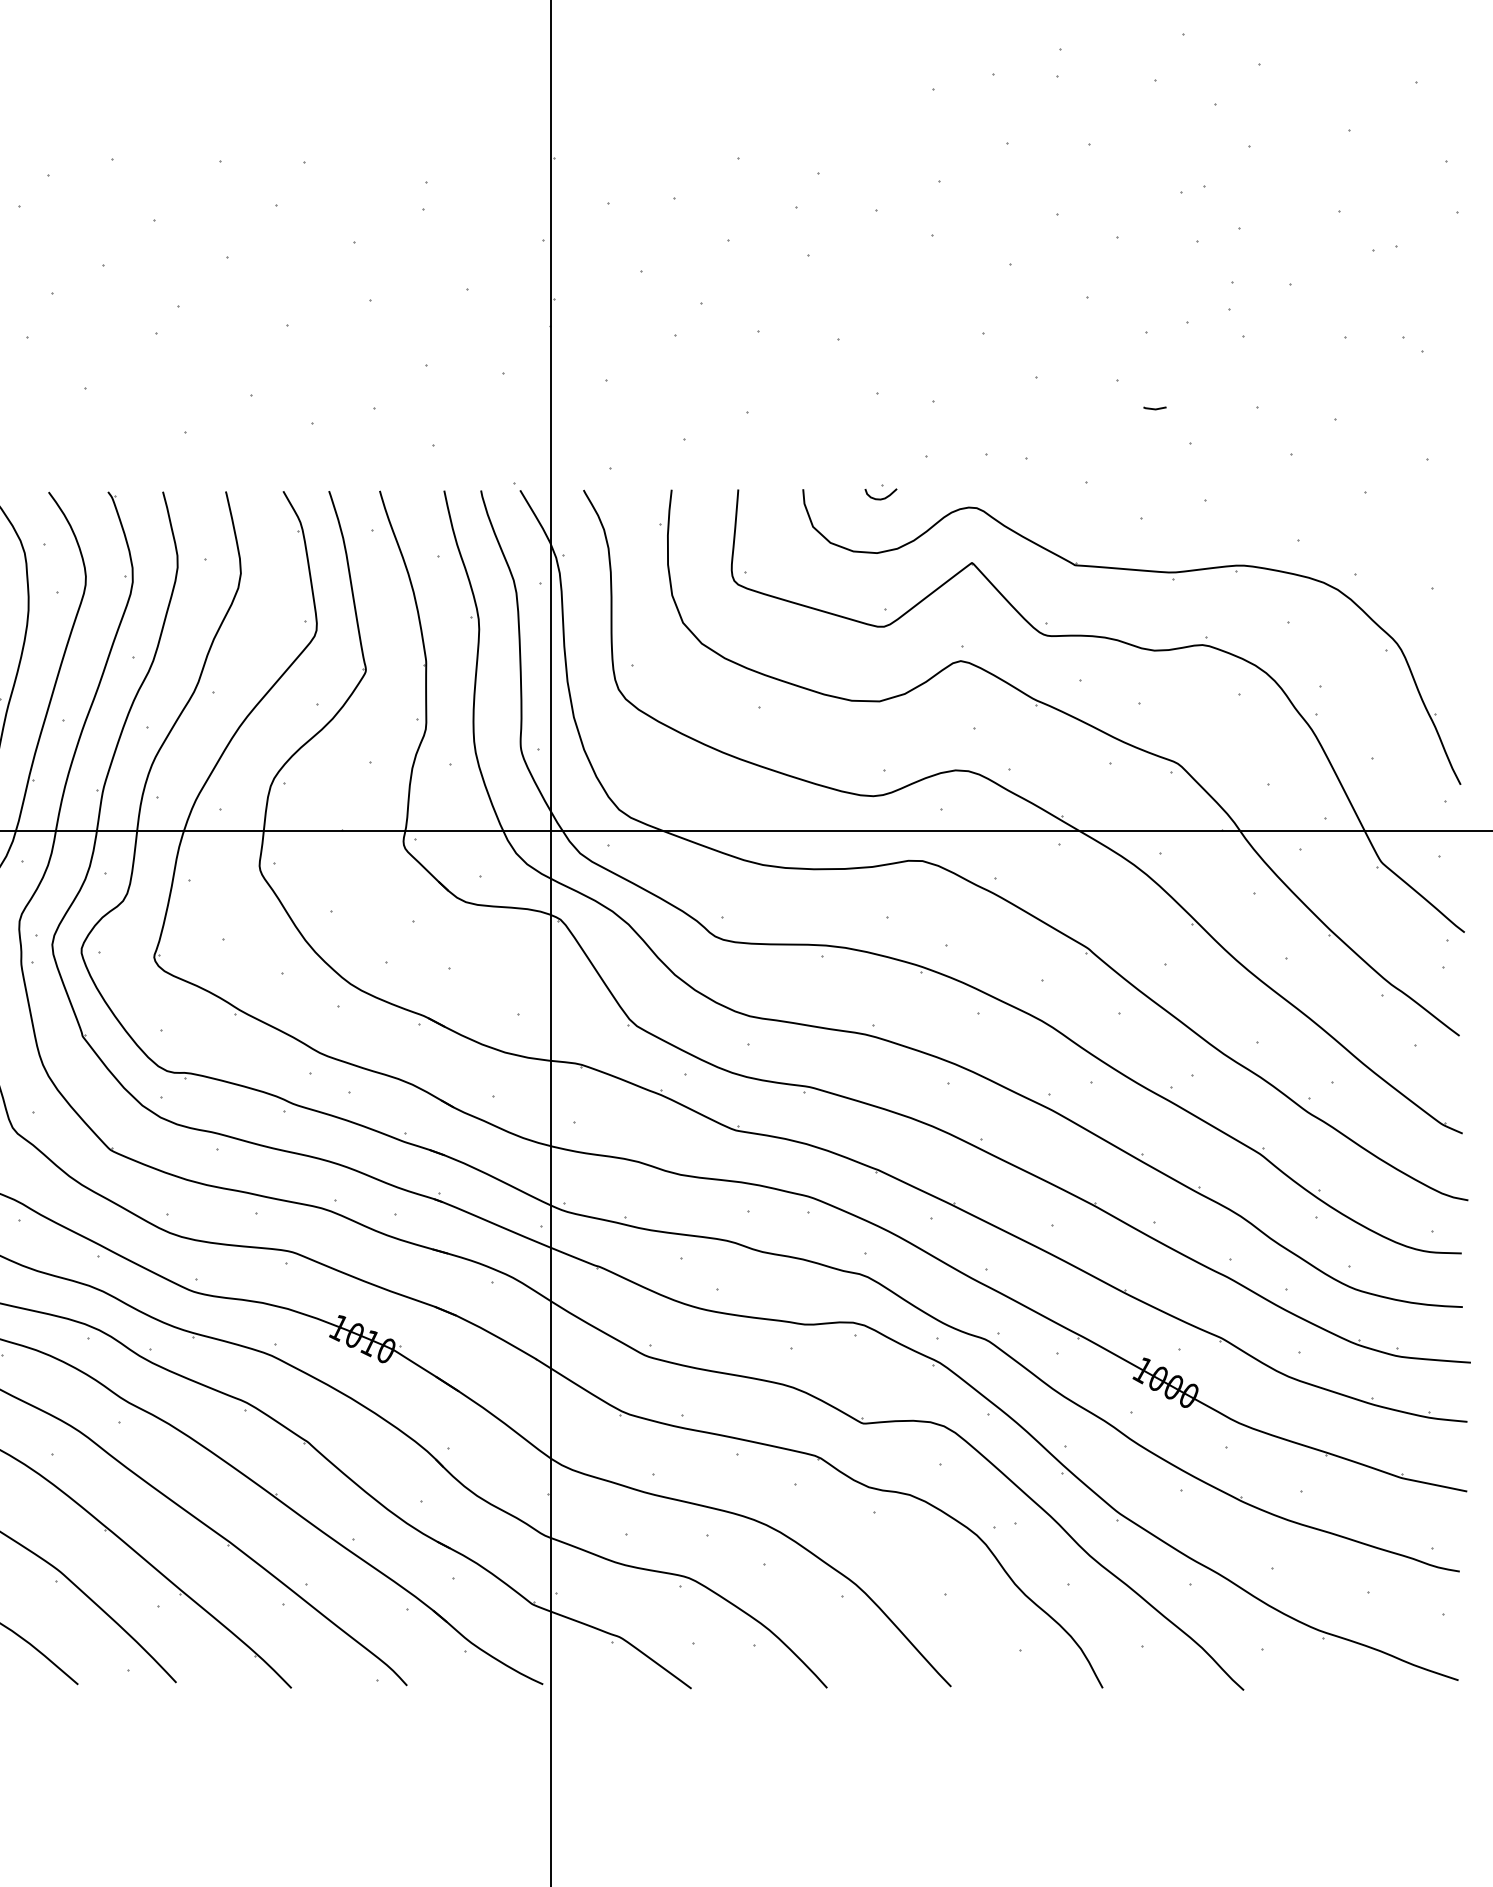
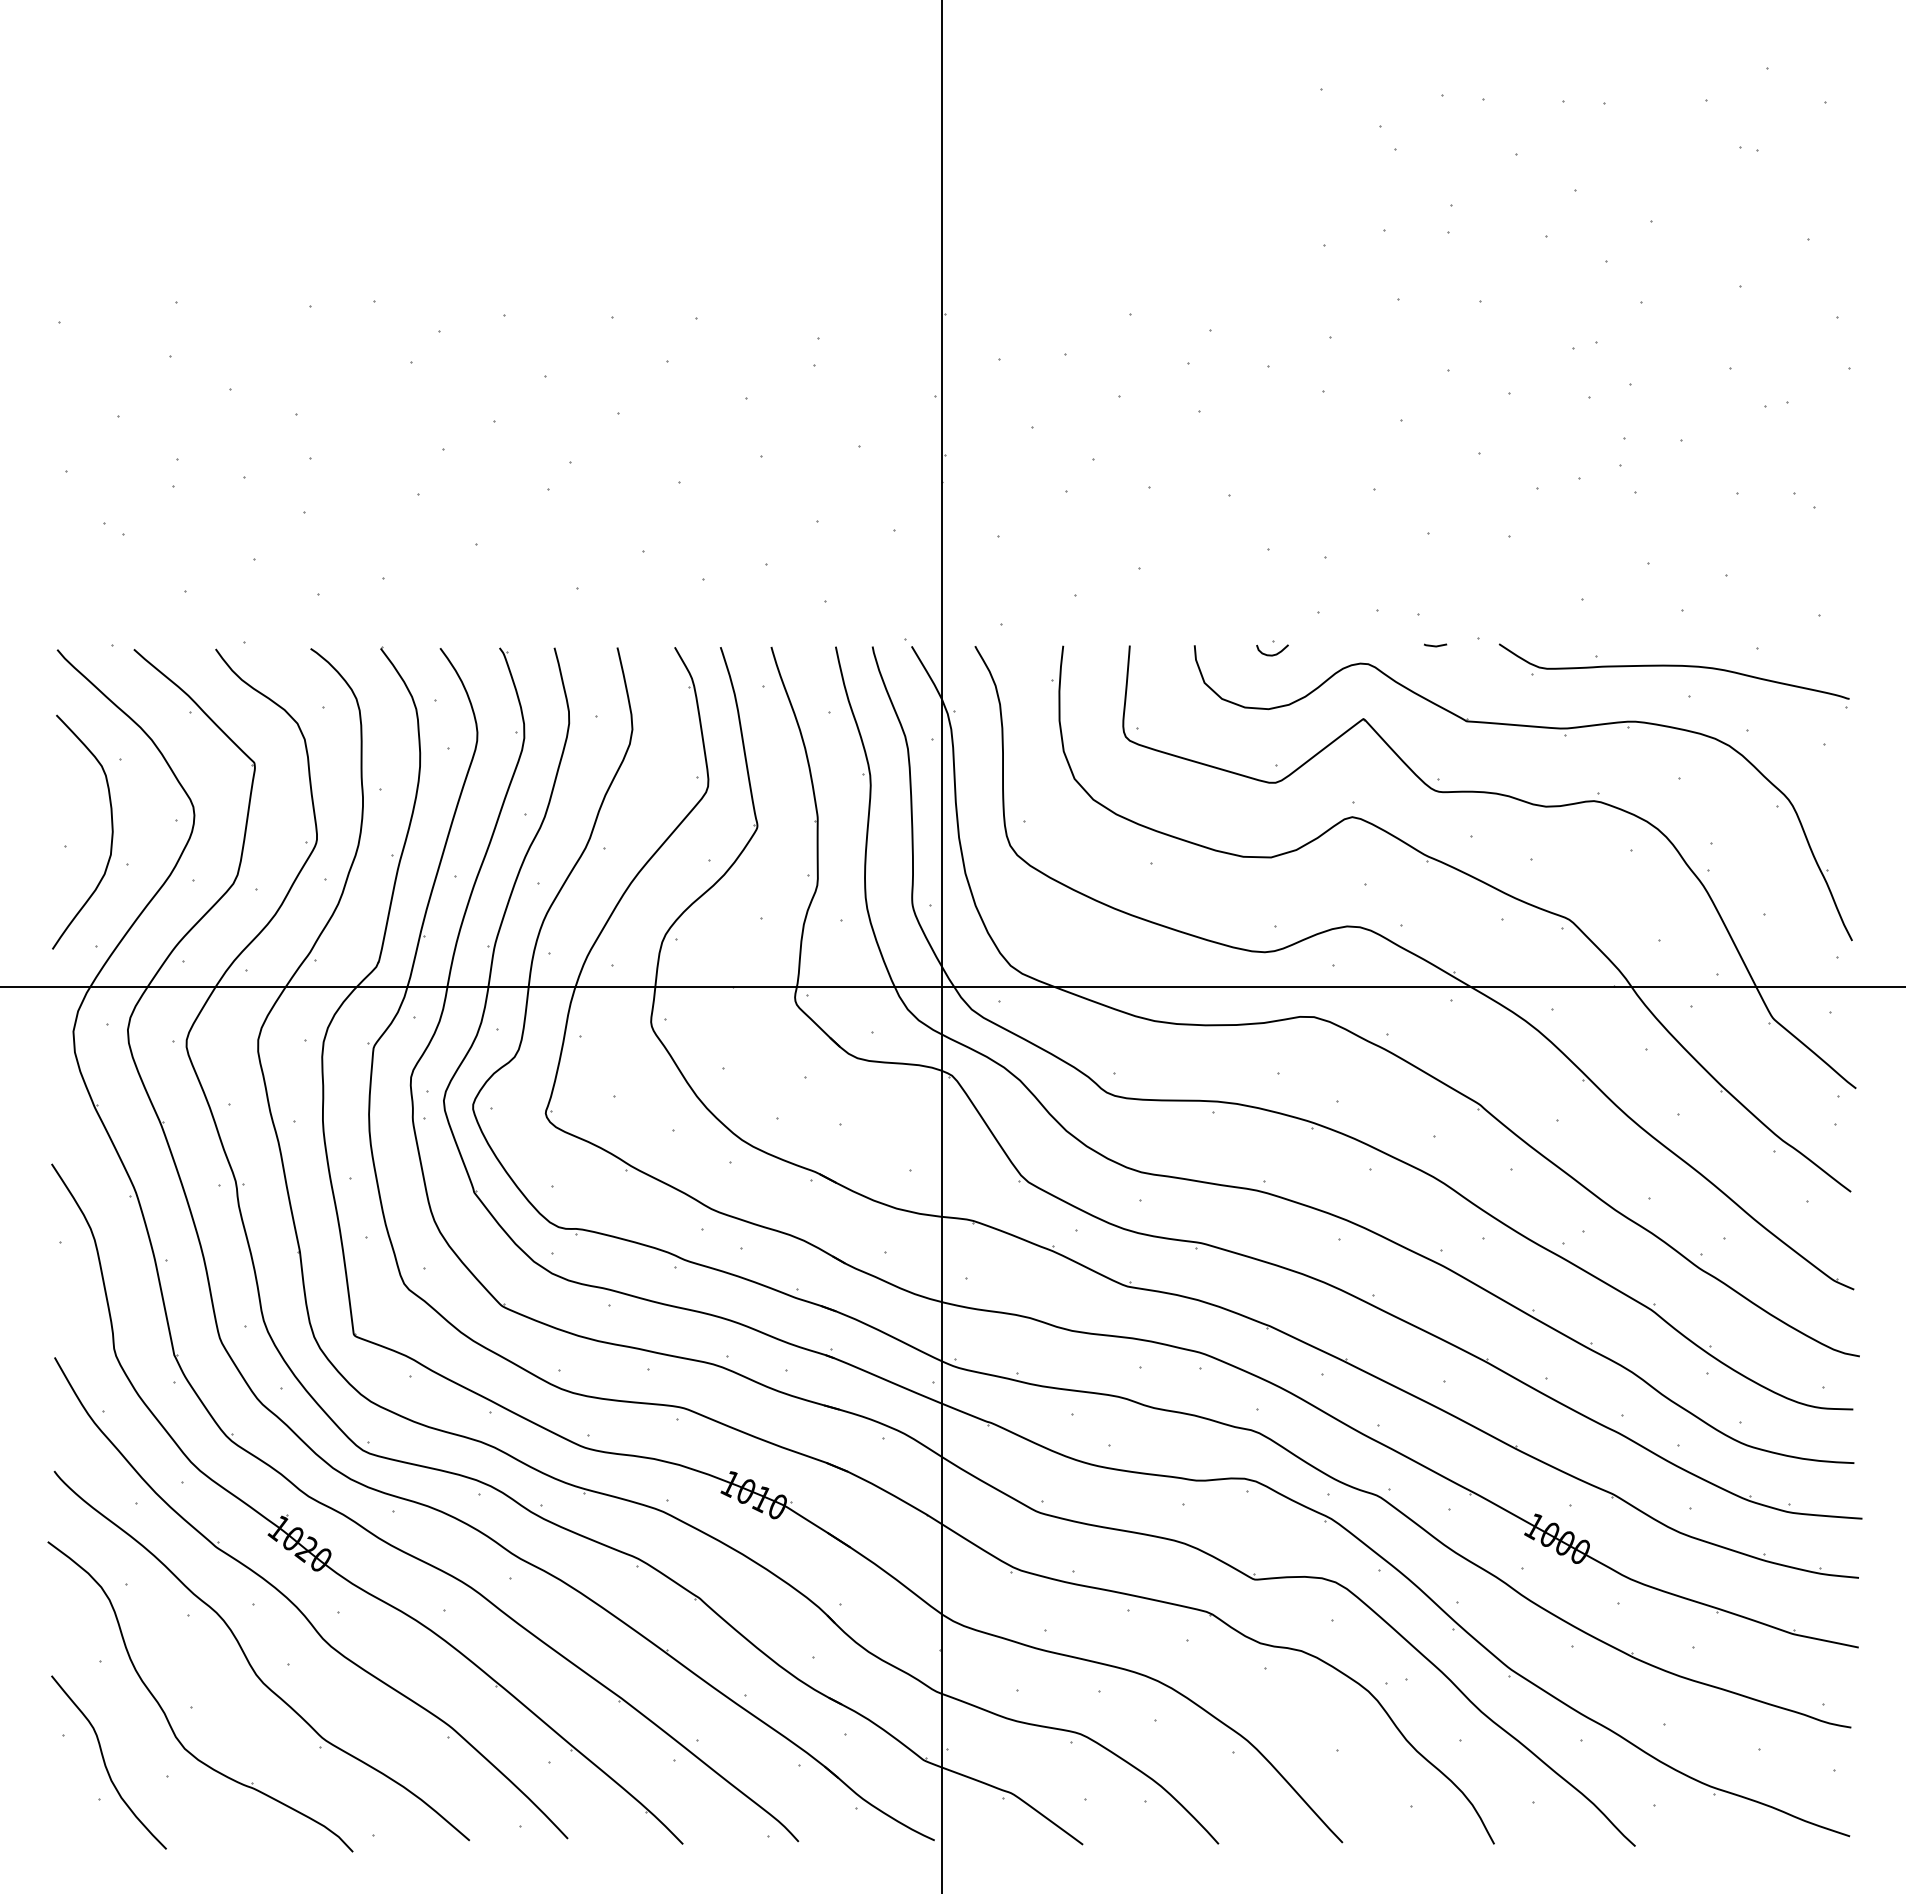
line: (1154, 408) -> (1435, 645), moved
part: (1281, 510) -> (1673, 666), added

